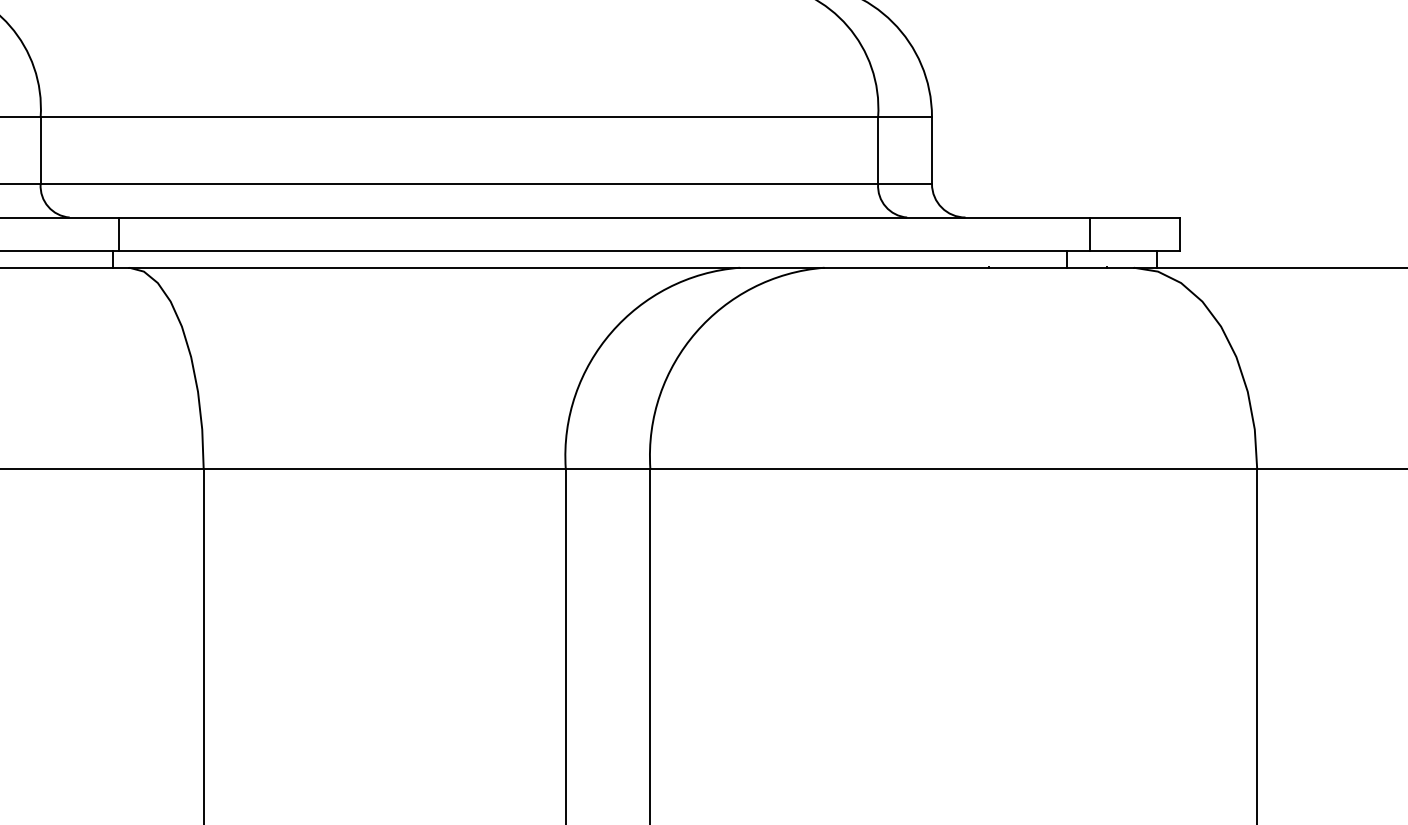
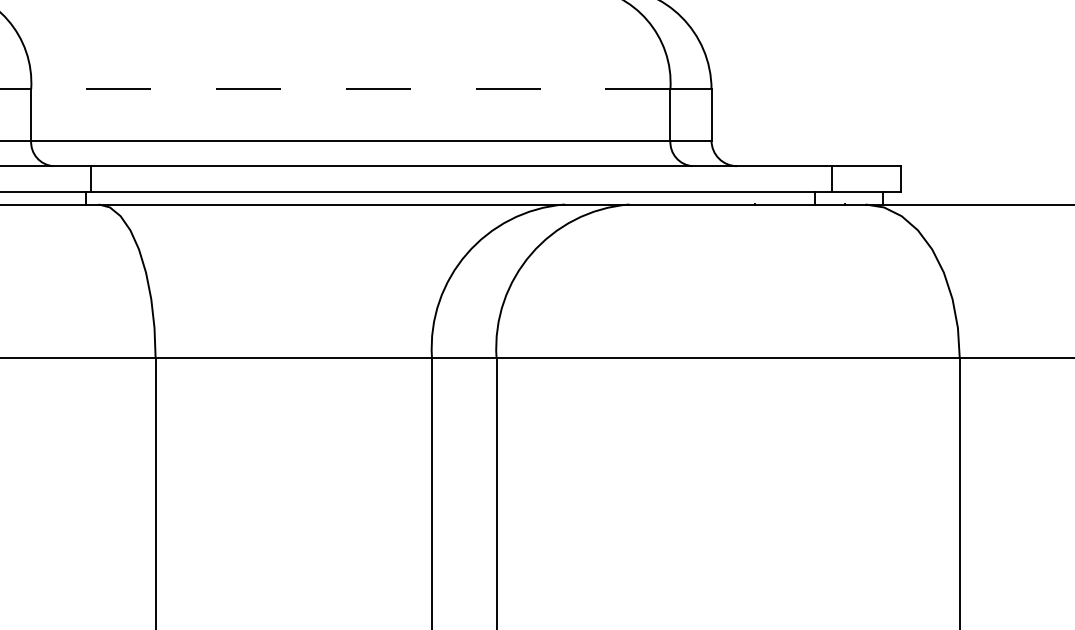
line: (459, 117) -> (350, 89), solid -> dashed

